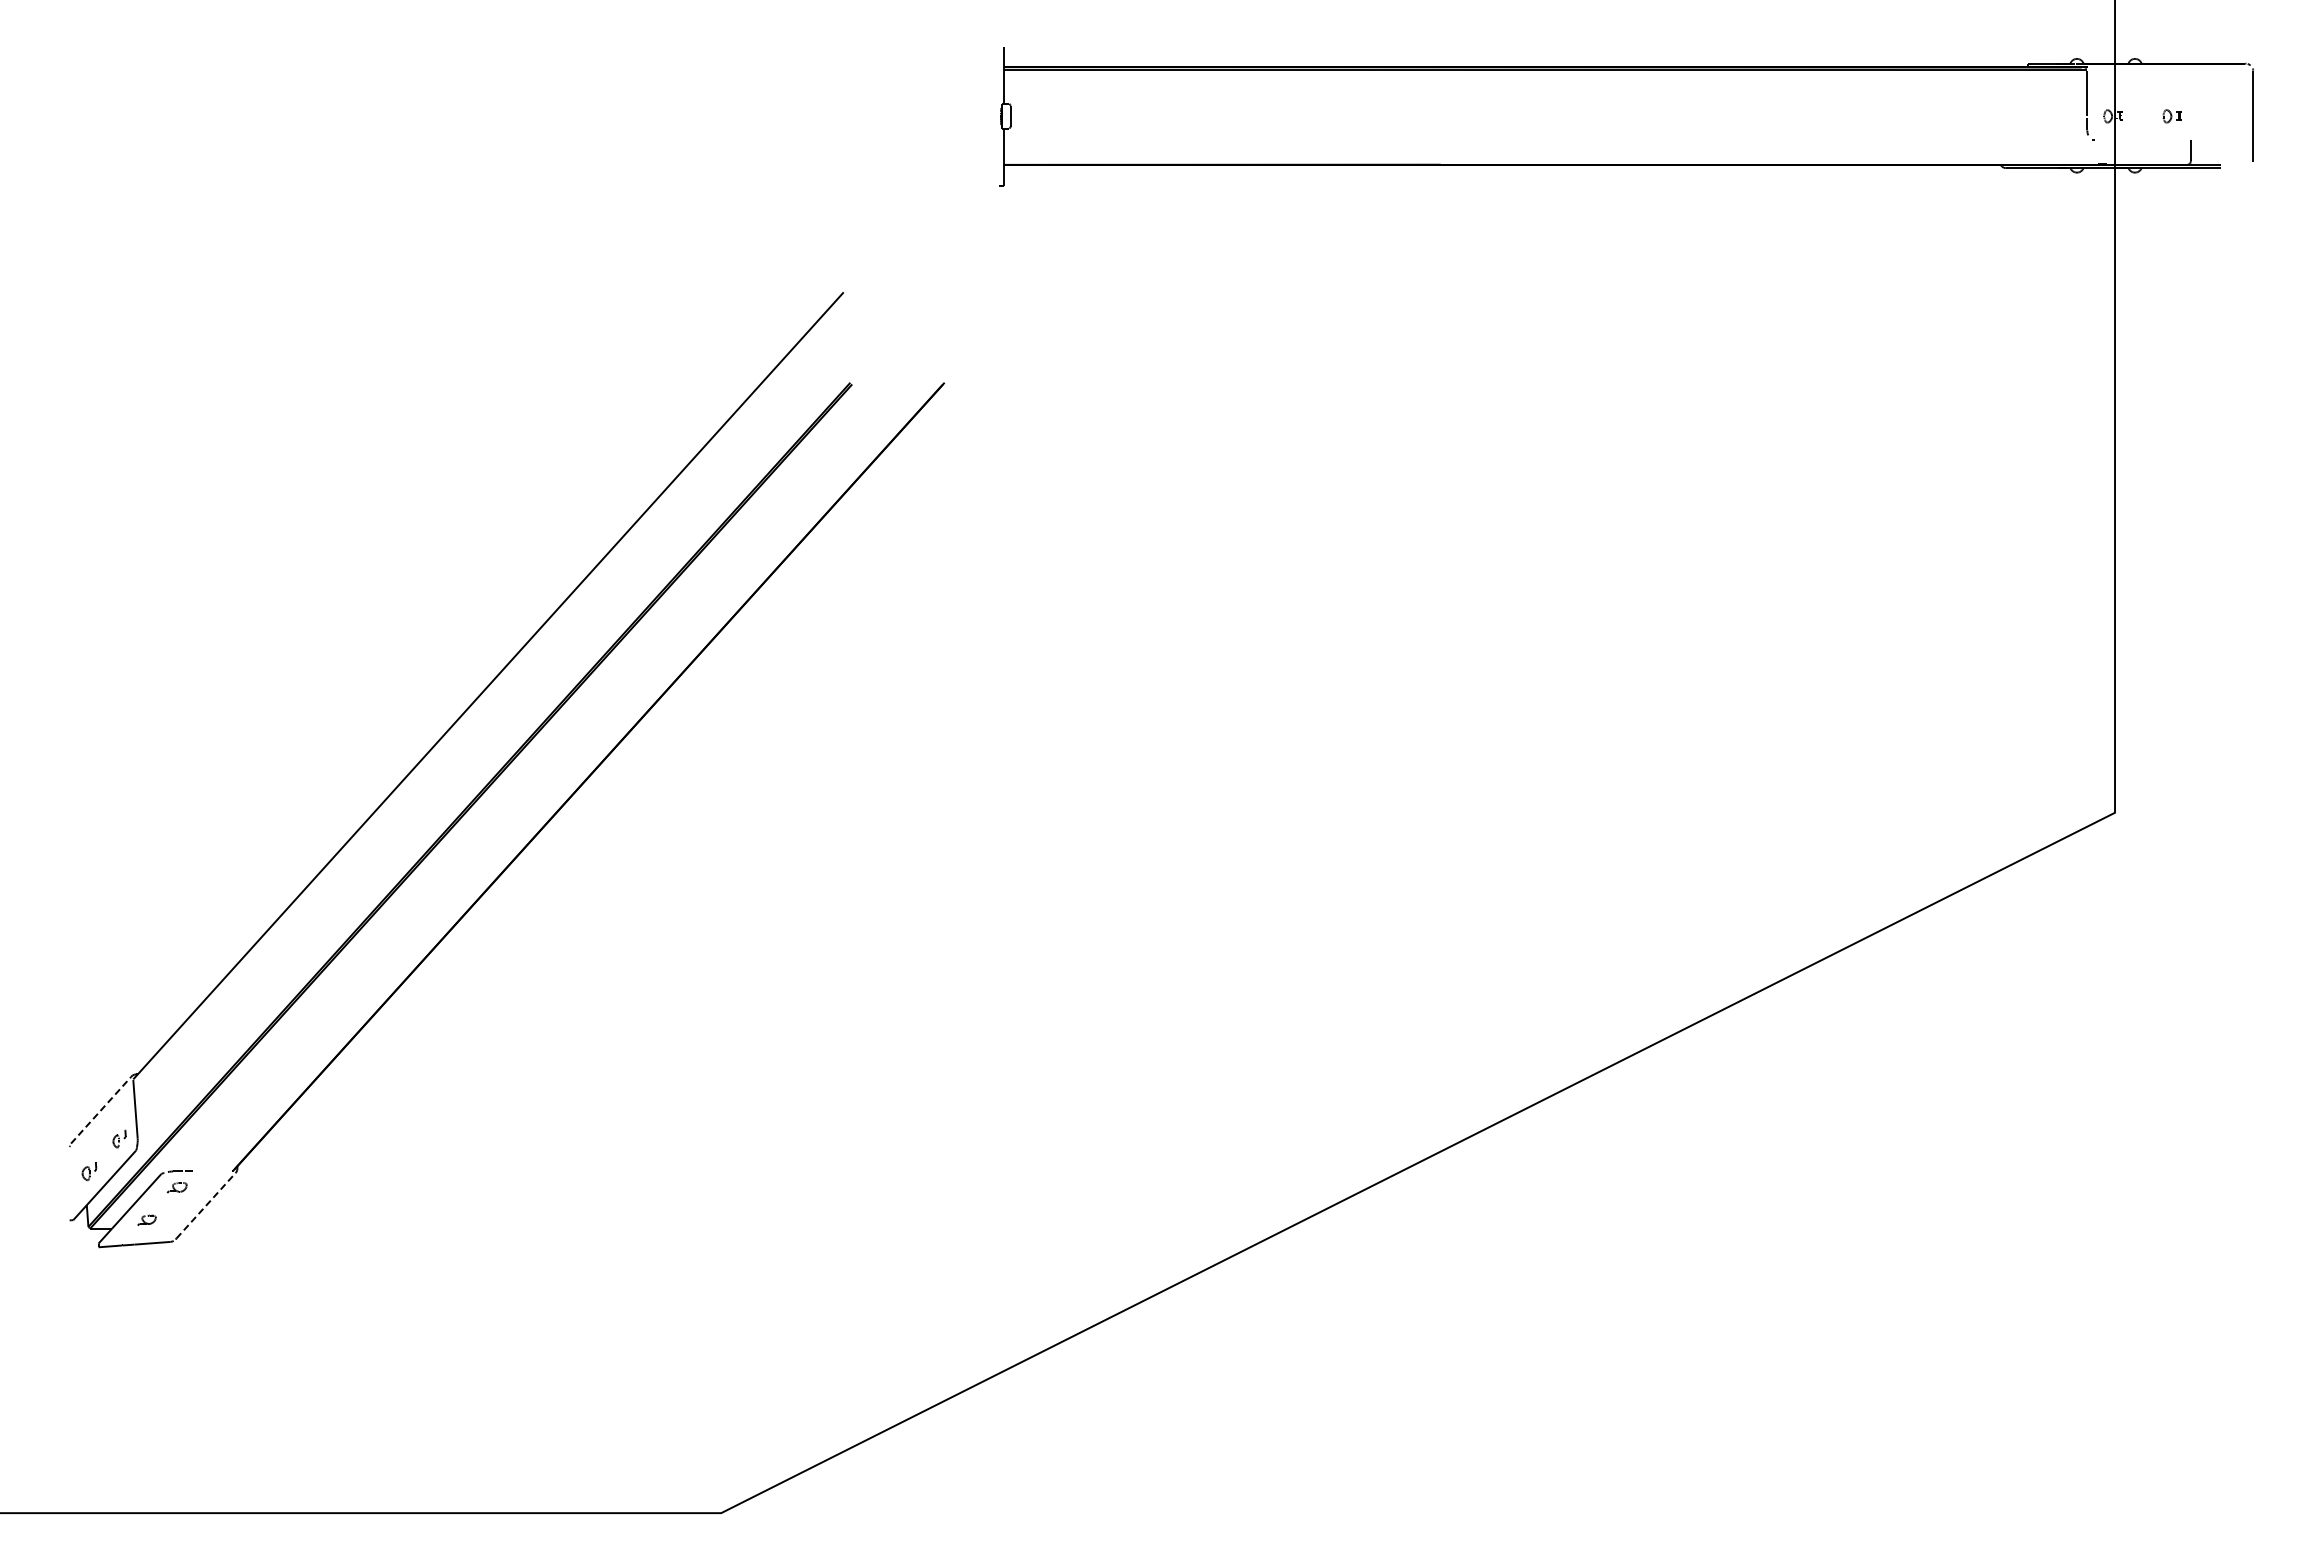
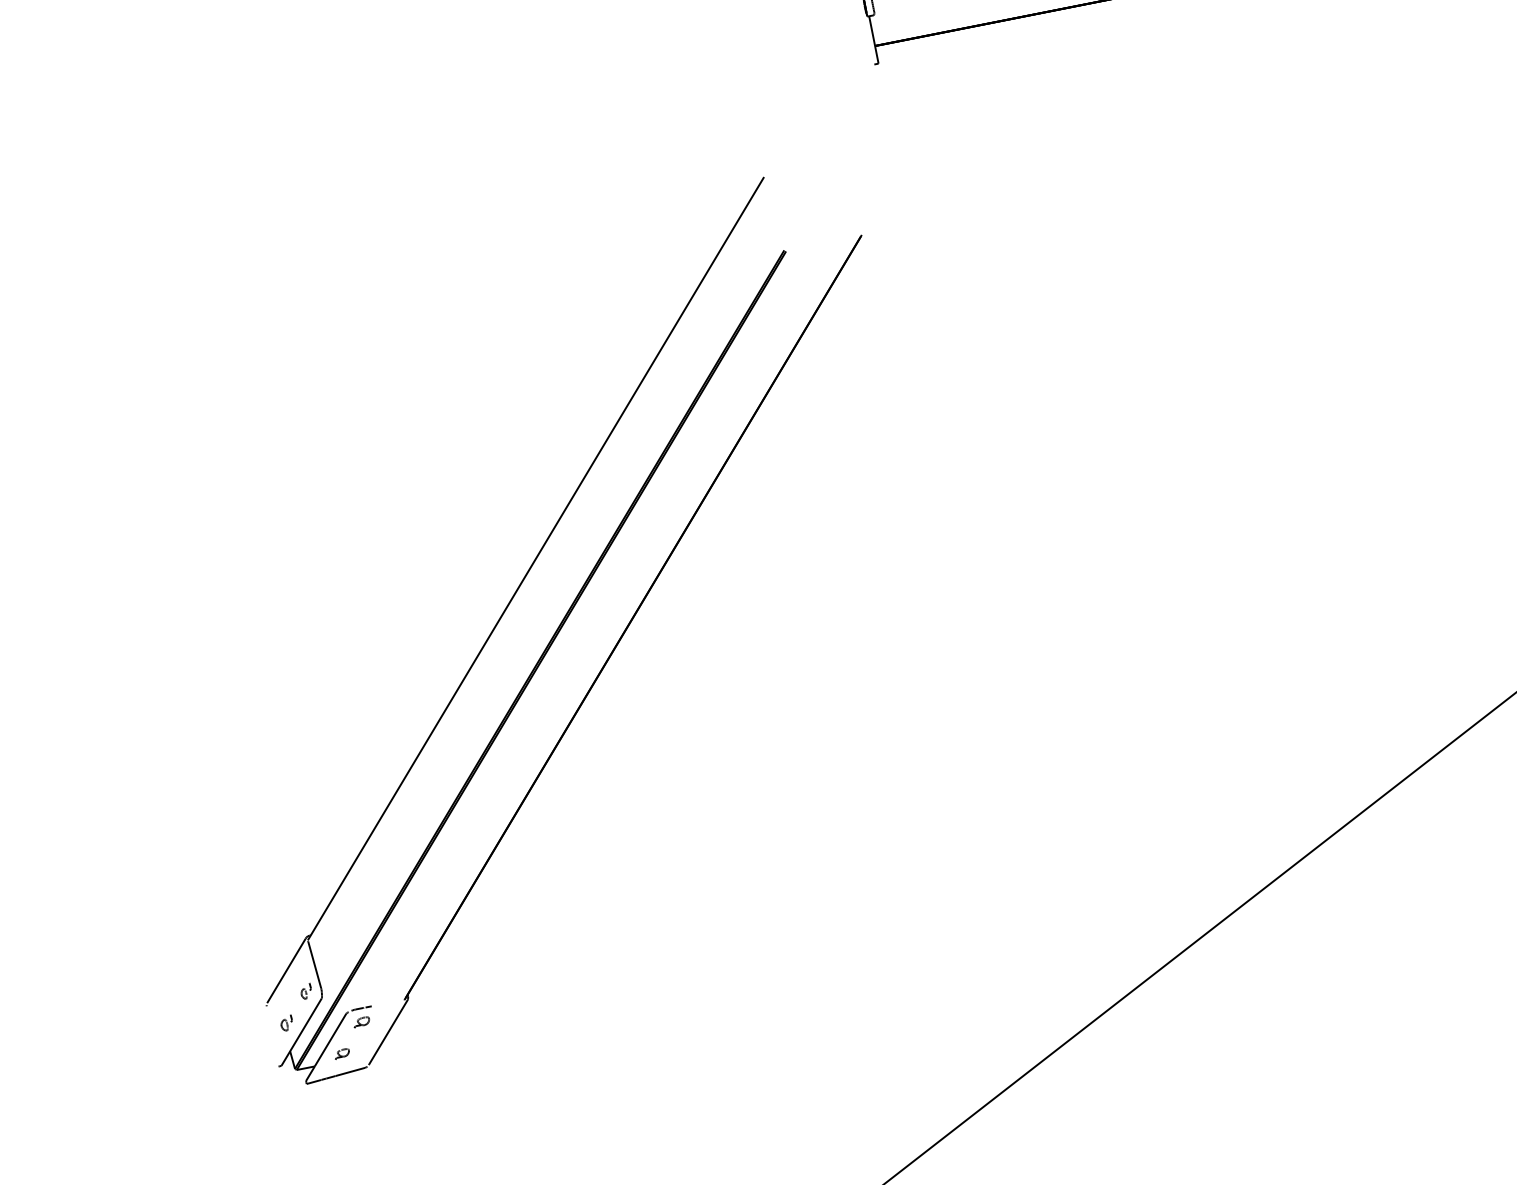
line: (101, 1110) -> (286, 971), dashed -> solid
line: (206, 1205) -> (388, 1032), dashed -> solid

